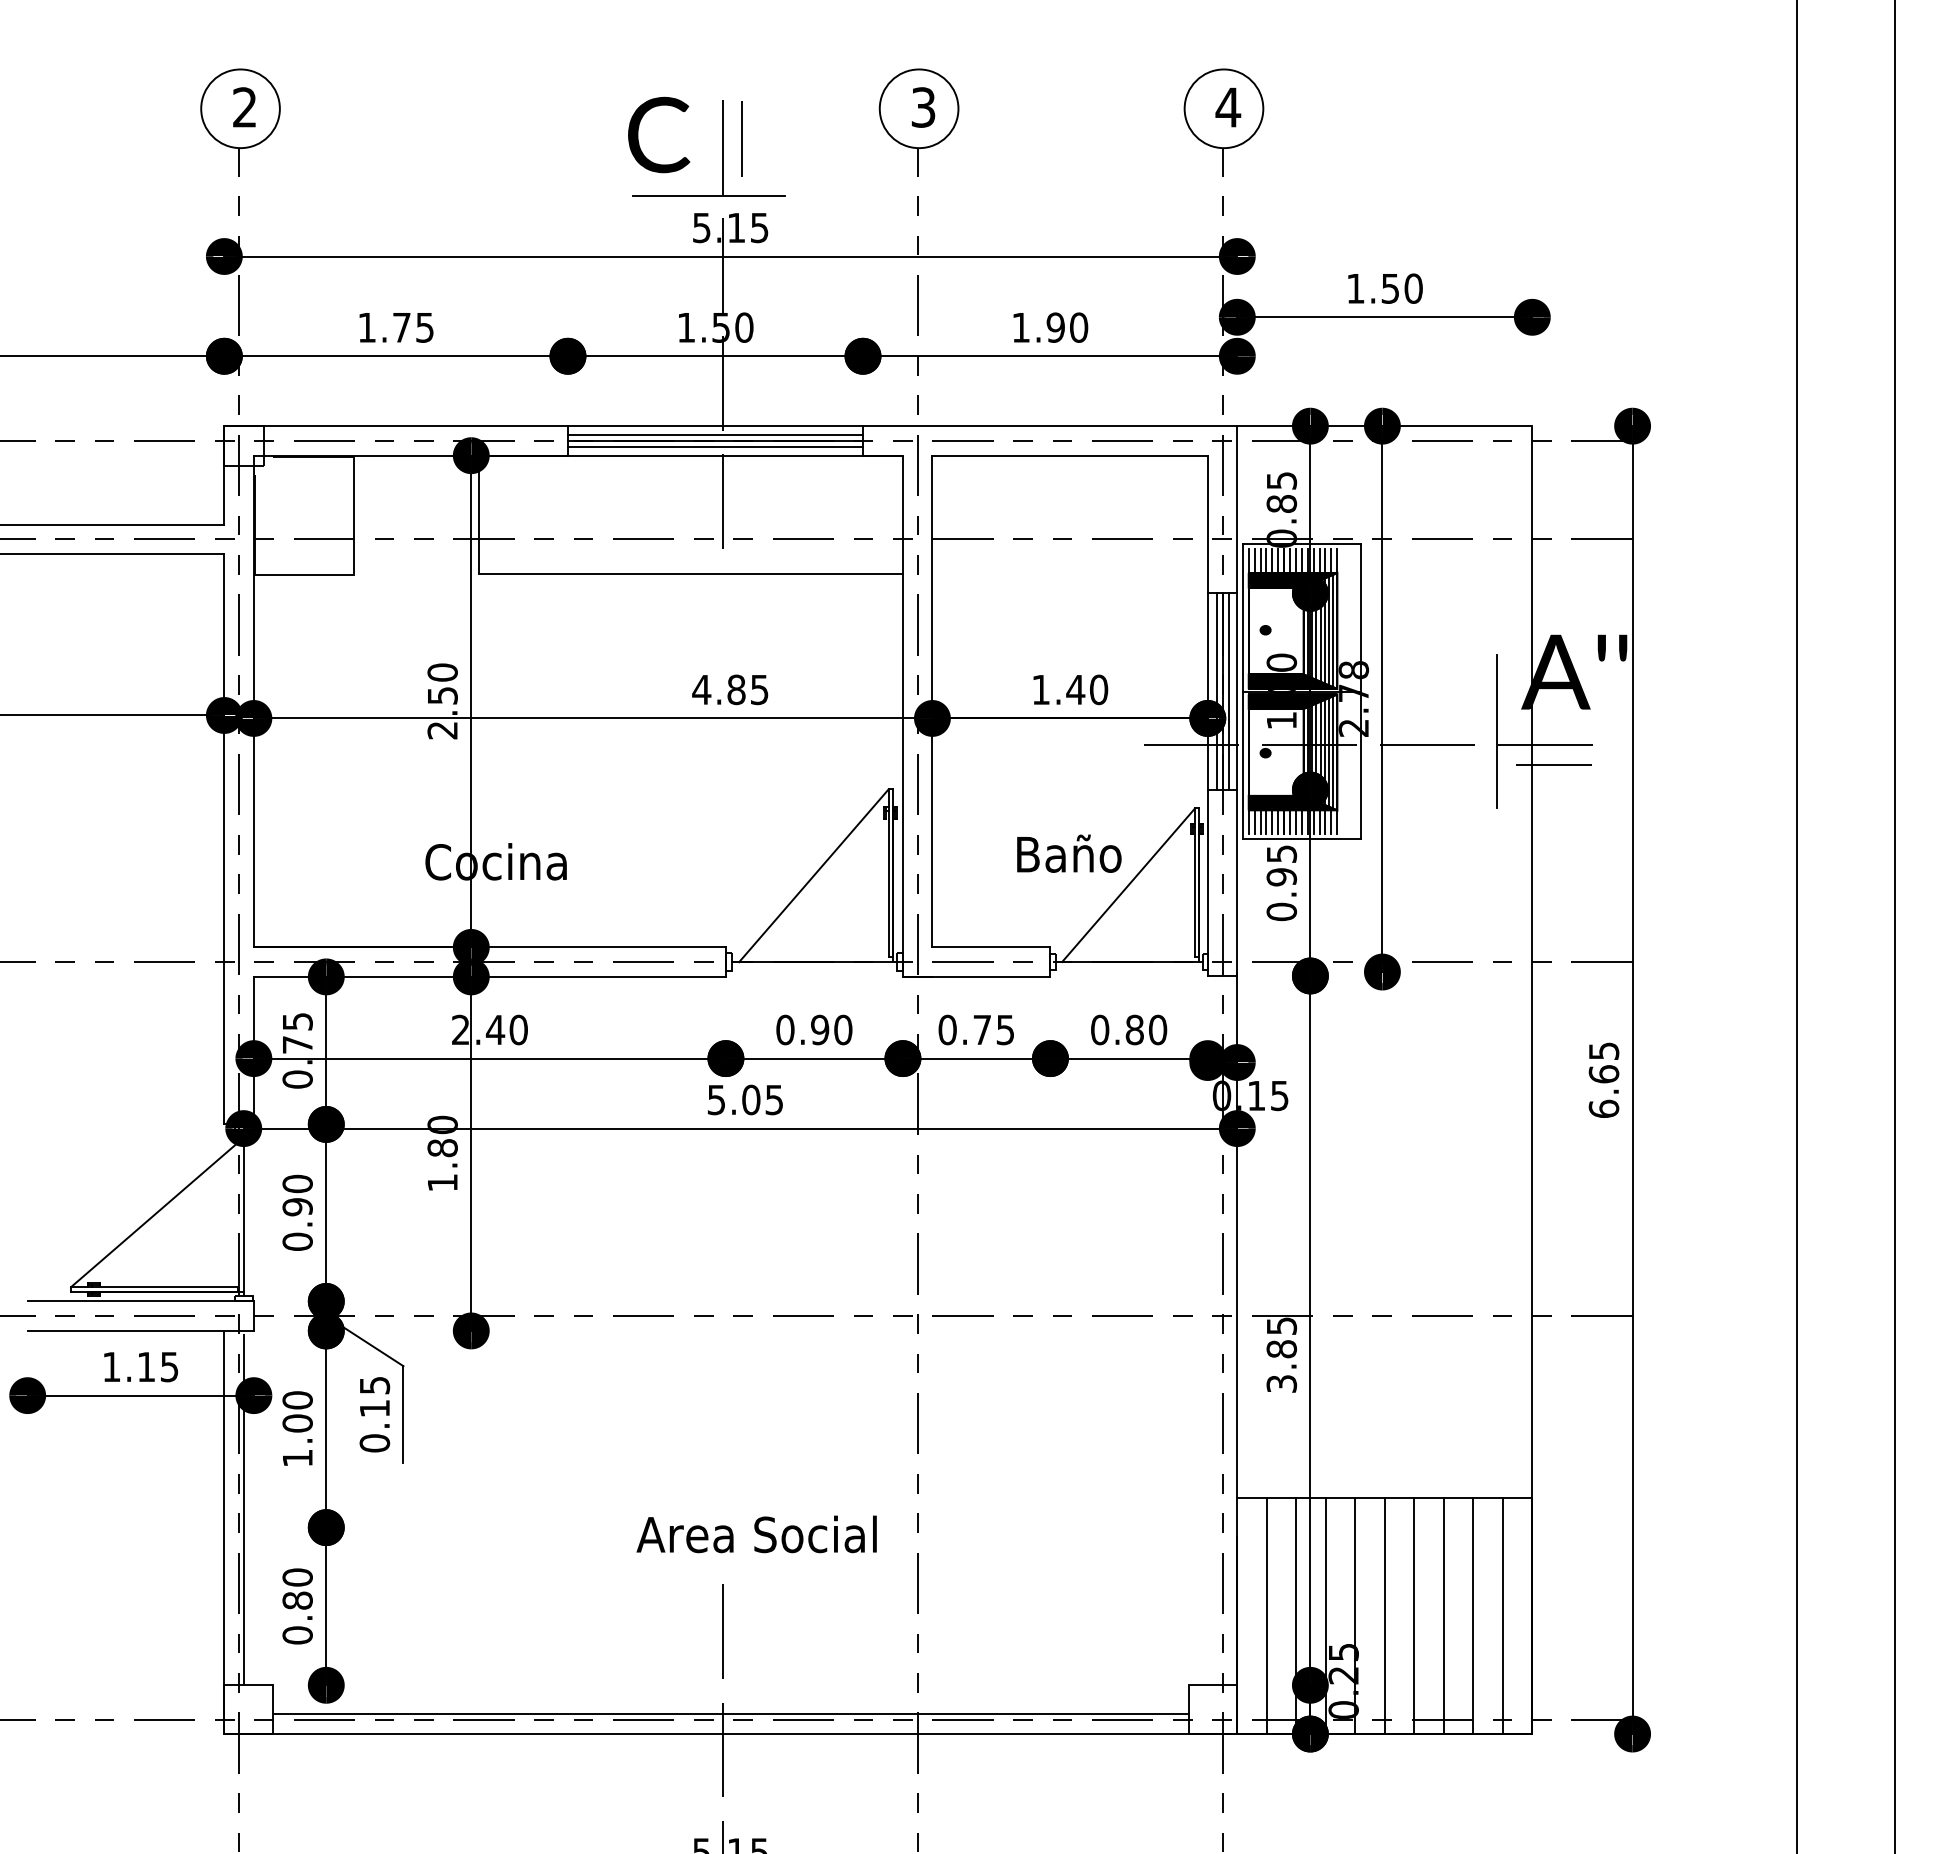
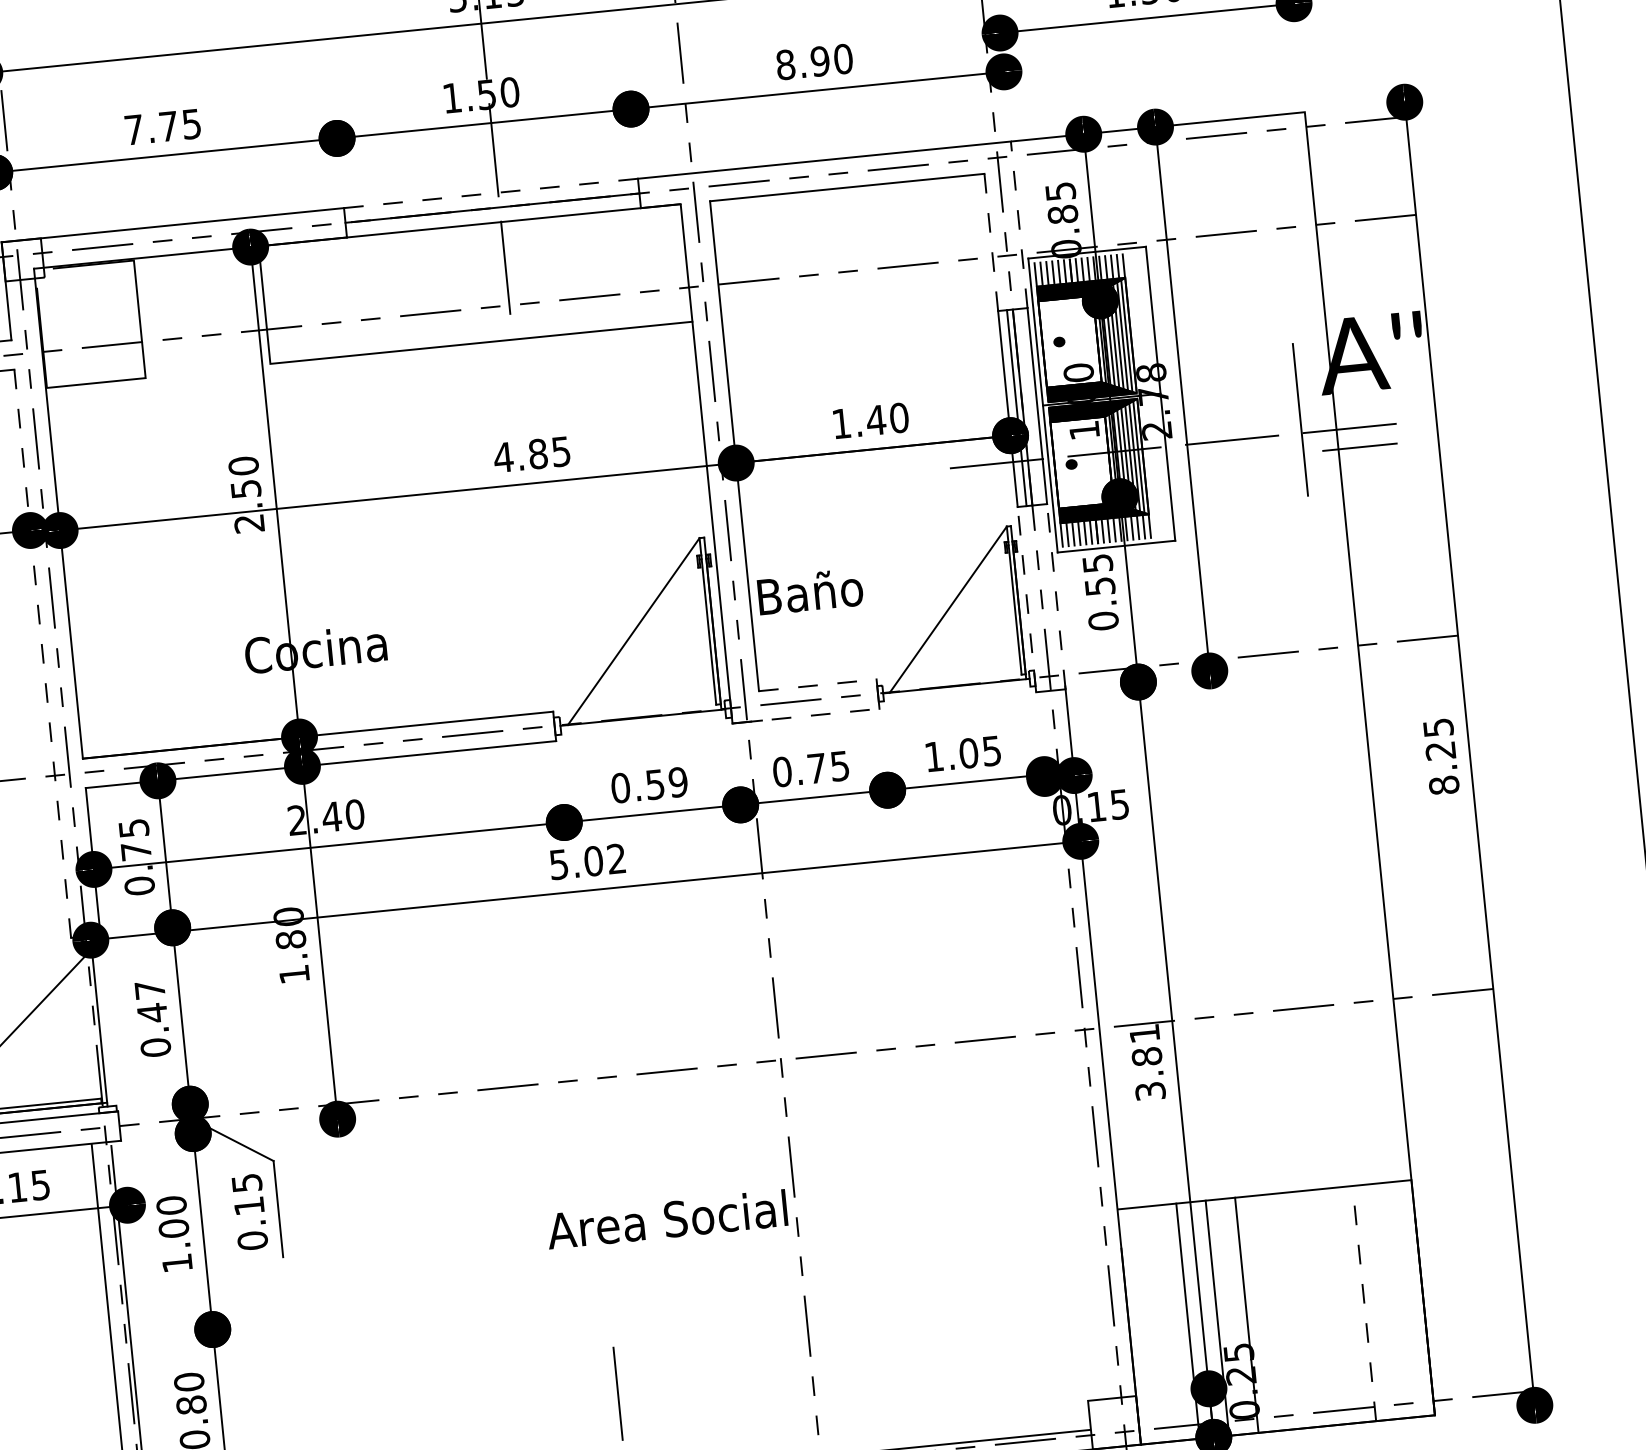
text: (366, 327) -> (133, 129), 1.75 -> 7.75
text: (1021, 327) -> (786, 64), 1.90 -> 8.90
line: (715, 426) -> (491, 193), solid -> dashed
line: (715, 435) -> (491, 202), removed
line: (715, 446) -> (493, 213), removed
line: (1237, 509) -> (1019, 224), solid -> dashed
line: (1207, 524) -> (990, 242), solid -> dashed
line: (1228, 691) -> (1028, 406), removed
line: (224, 838) -> (42, 653), solid -> dashed
text: (1069, 853) -> (810, 591), moved
text: (1281, 877) -> (1099, 586), 0.95 -> 0.55
line: (1207, 883) -> (1026, 600), solid -> dashed
line: (1237, 883) -> (1056, 597), solid -> dashed
line: (991, 947) -> (817, 685), solid -> dashed
line: (976, 976) -> (805, 715), solid -> dashed
text: (831, 1029) -> (666, 783), 0.90 -> 0.59
text: (1129, 1029) -> (963, 753), 0.80 -> 1.05
text: (1603, 1091) -> (1441, 768), 6.65 -> 8.25
text: (773, 1099) -> (615, 858), 5.05 -> 5.02
text: (297, 1195) -> (151, 1001), 0.90 -> 0.47
text: (1282, 1325) -> (1145, 1033), 3.85 -> 3.81
text: (756, 1534) -> (666, 1219), moved
line: (1473, 1615) -> (1364, 1303), solid -> dashed
line: (1266, 1616) -> (1158, 1324), removed
line: (1384, 1616) -> (1275, 1312), removed
line: (1414, 1616) -> (1305, 1309), removed
line: (1443, 1616) -> (1334, 1307), removed
line: (1502, 1616) -> (1393, 1301), removed

